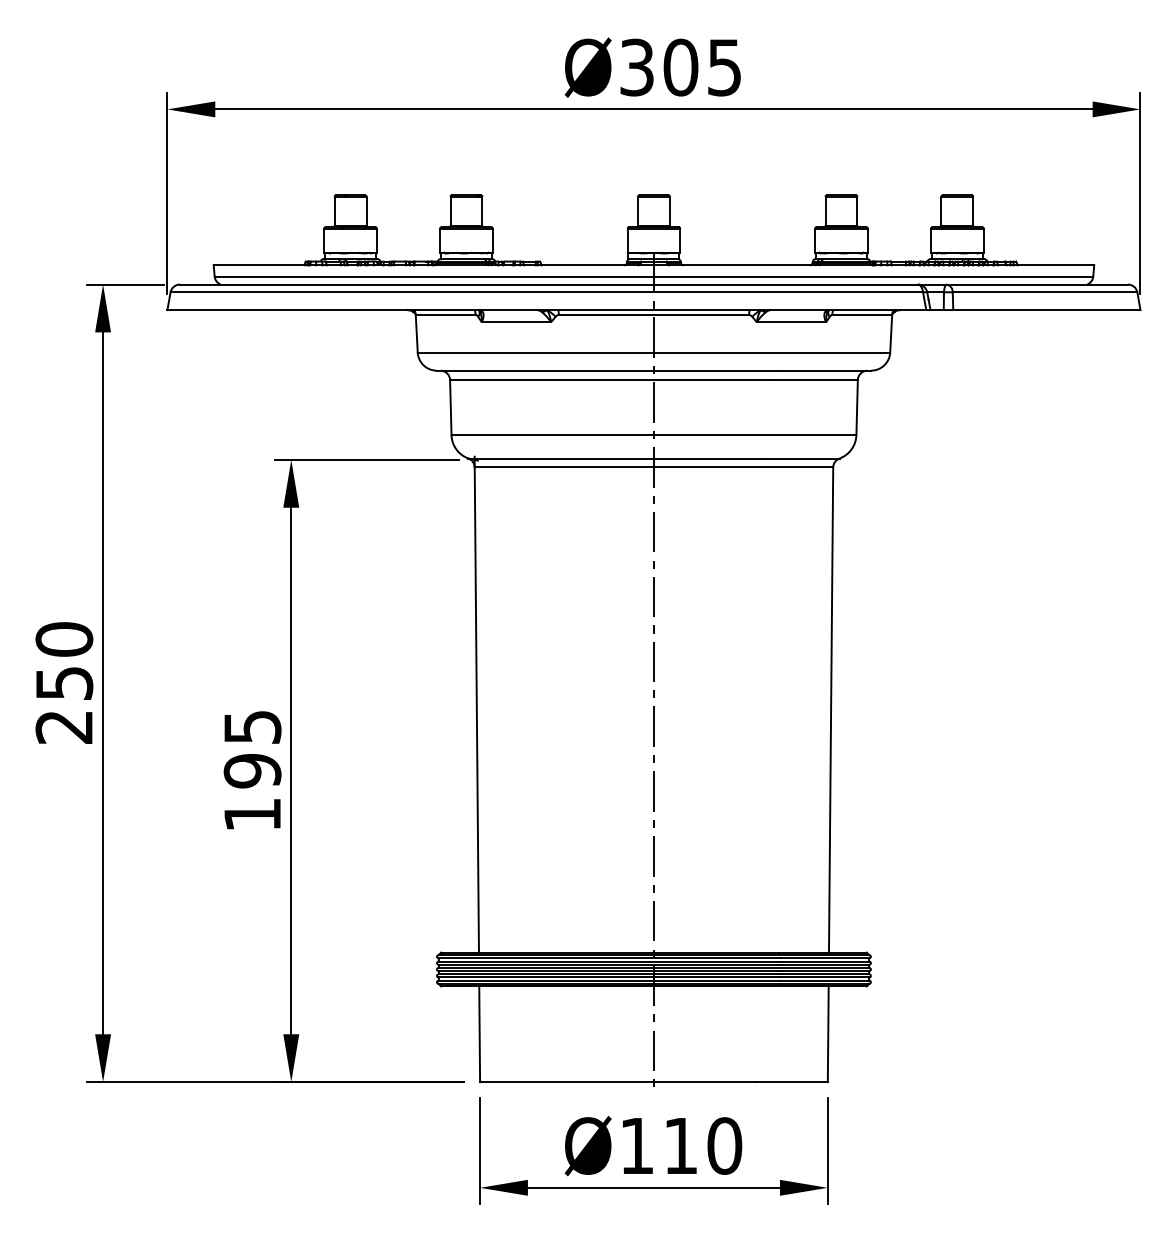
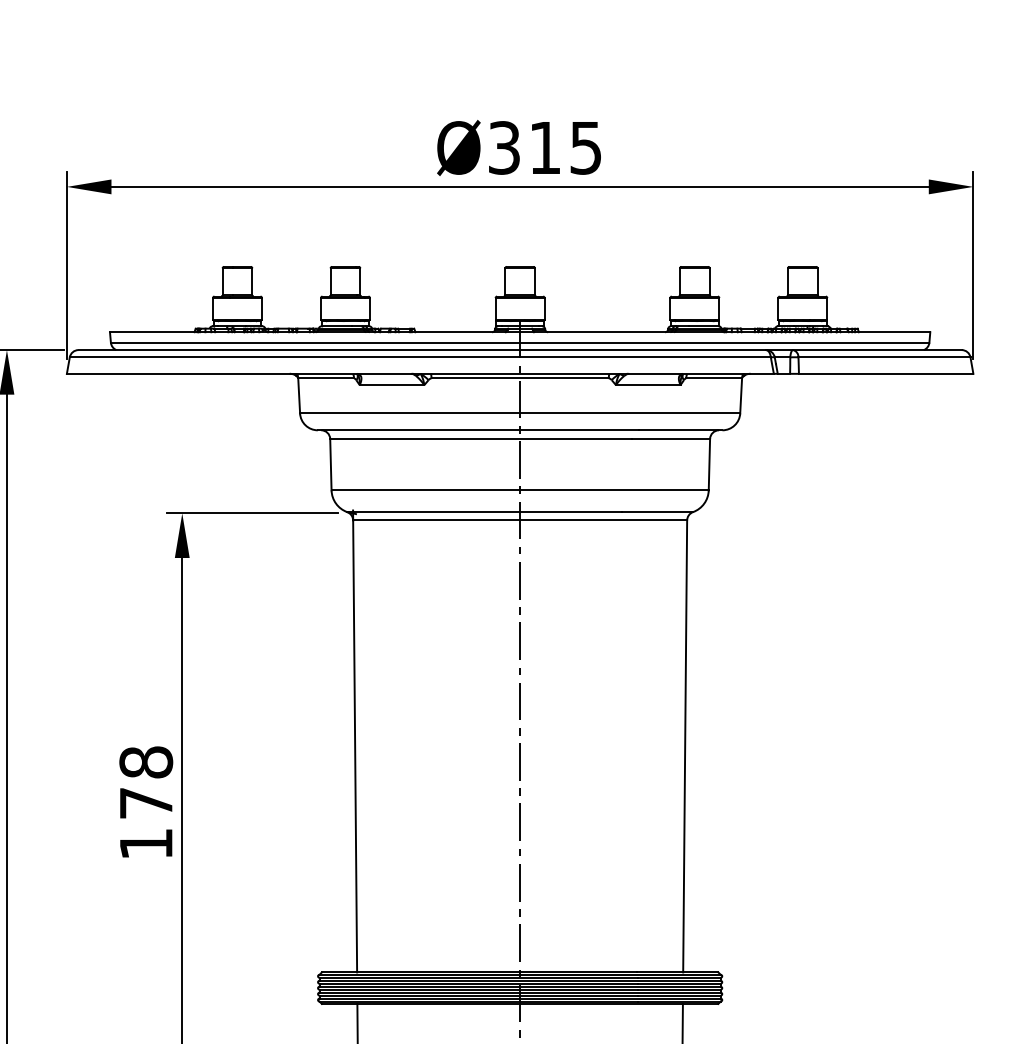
text: (680, 67) -> (544, 147), Ø305 -> Ø315
text: (252, 749) -> (146, 783), 195 -> 178

